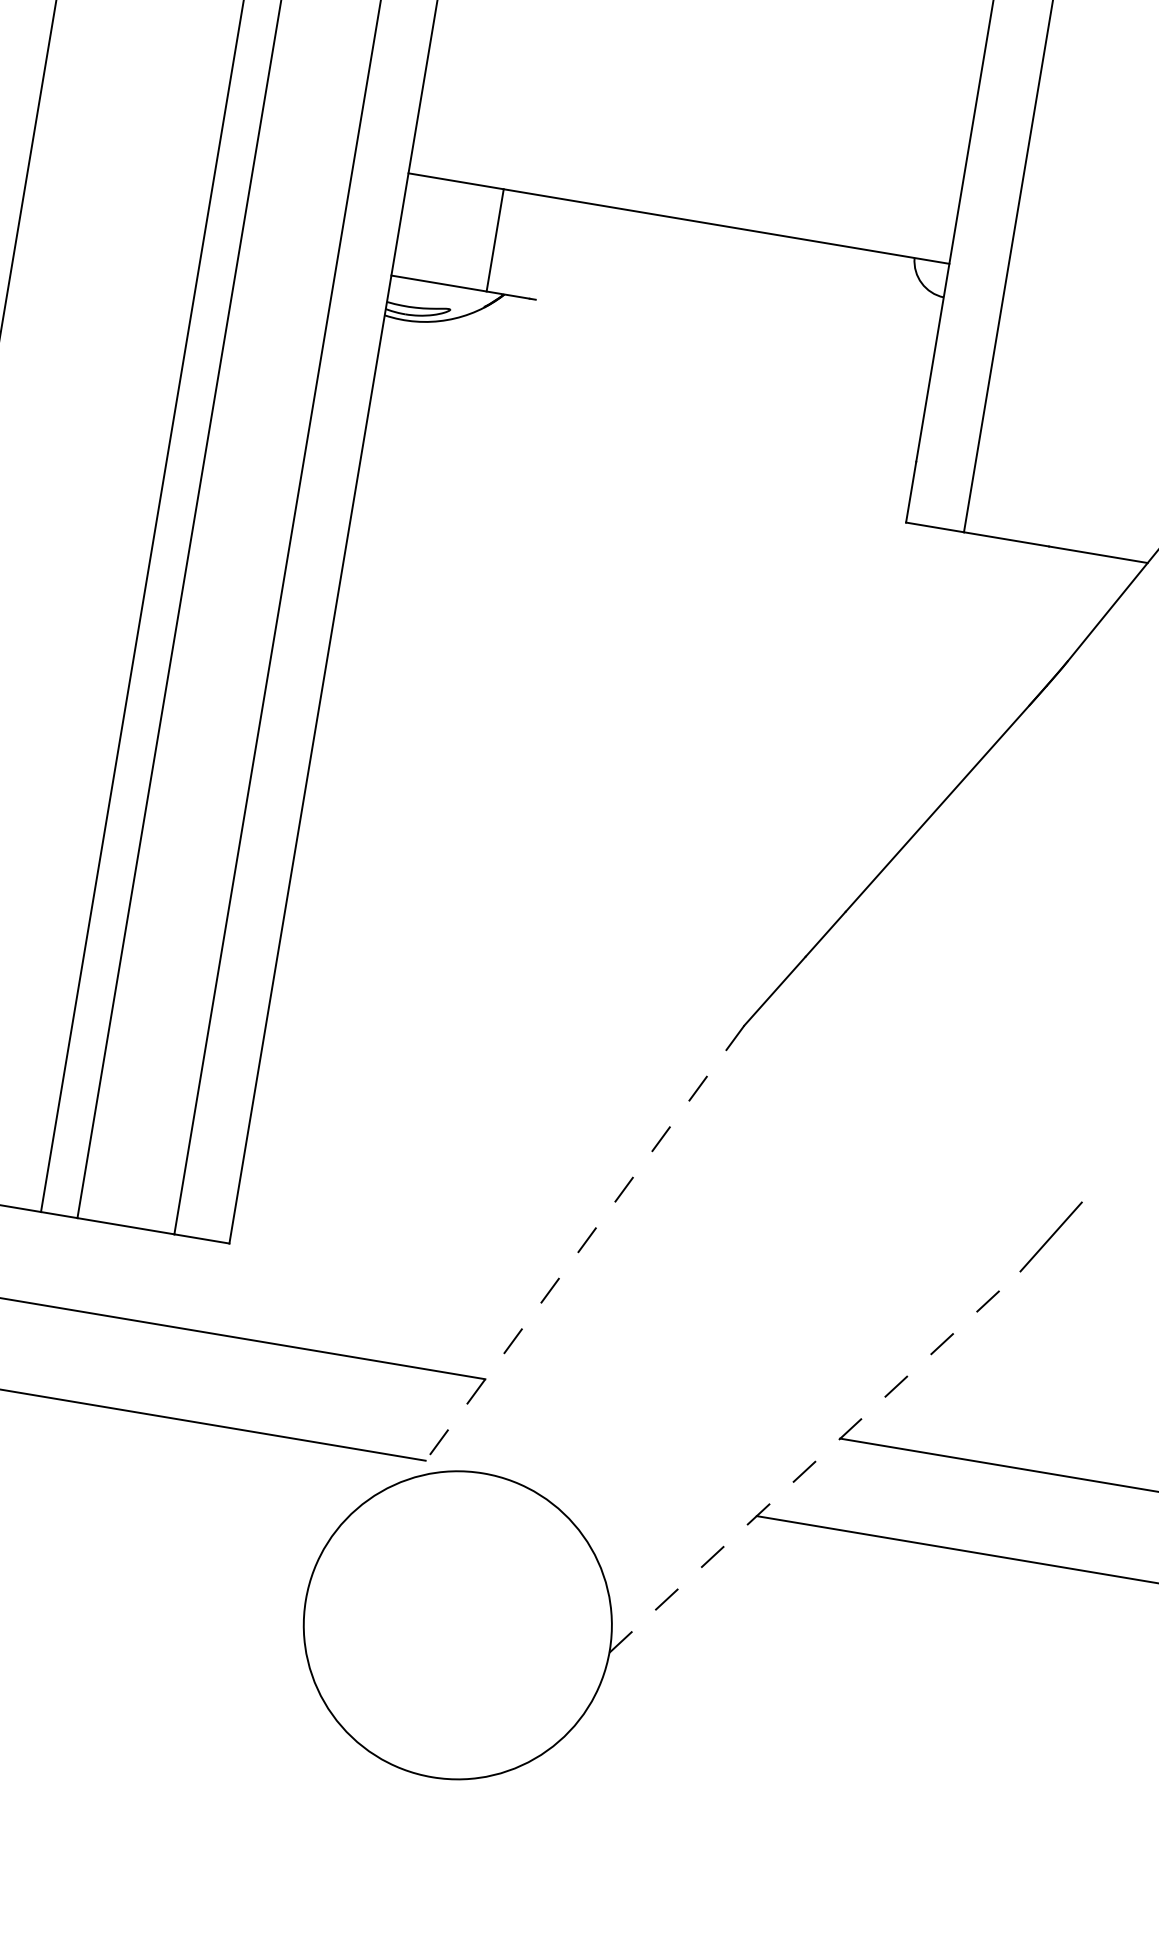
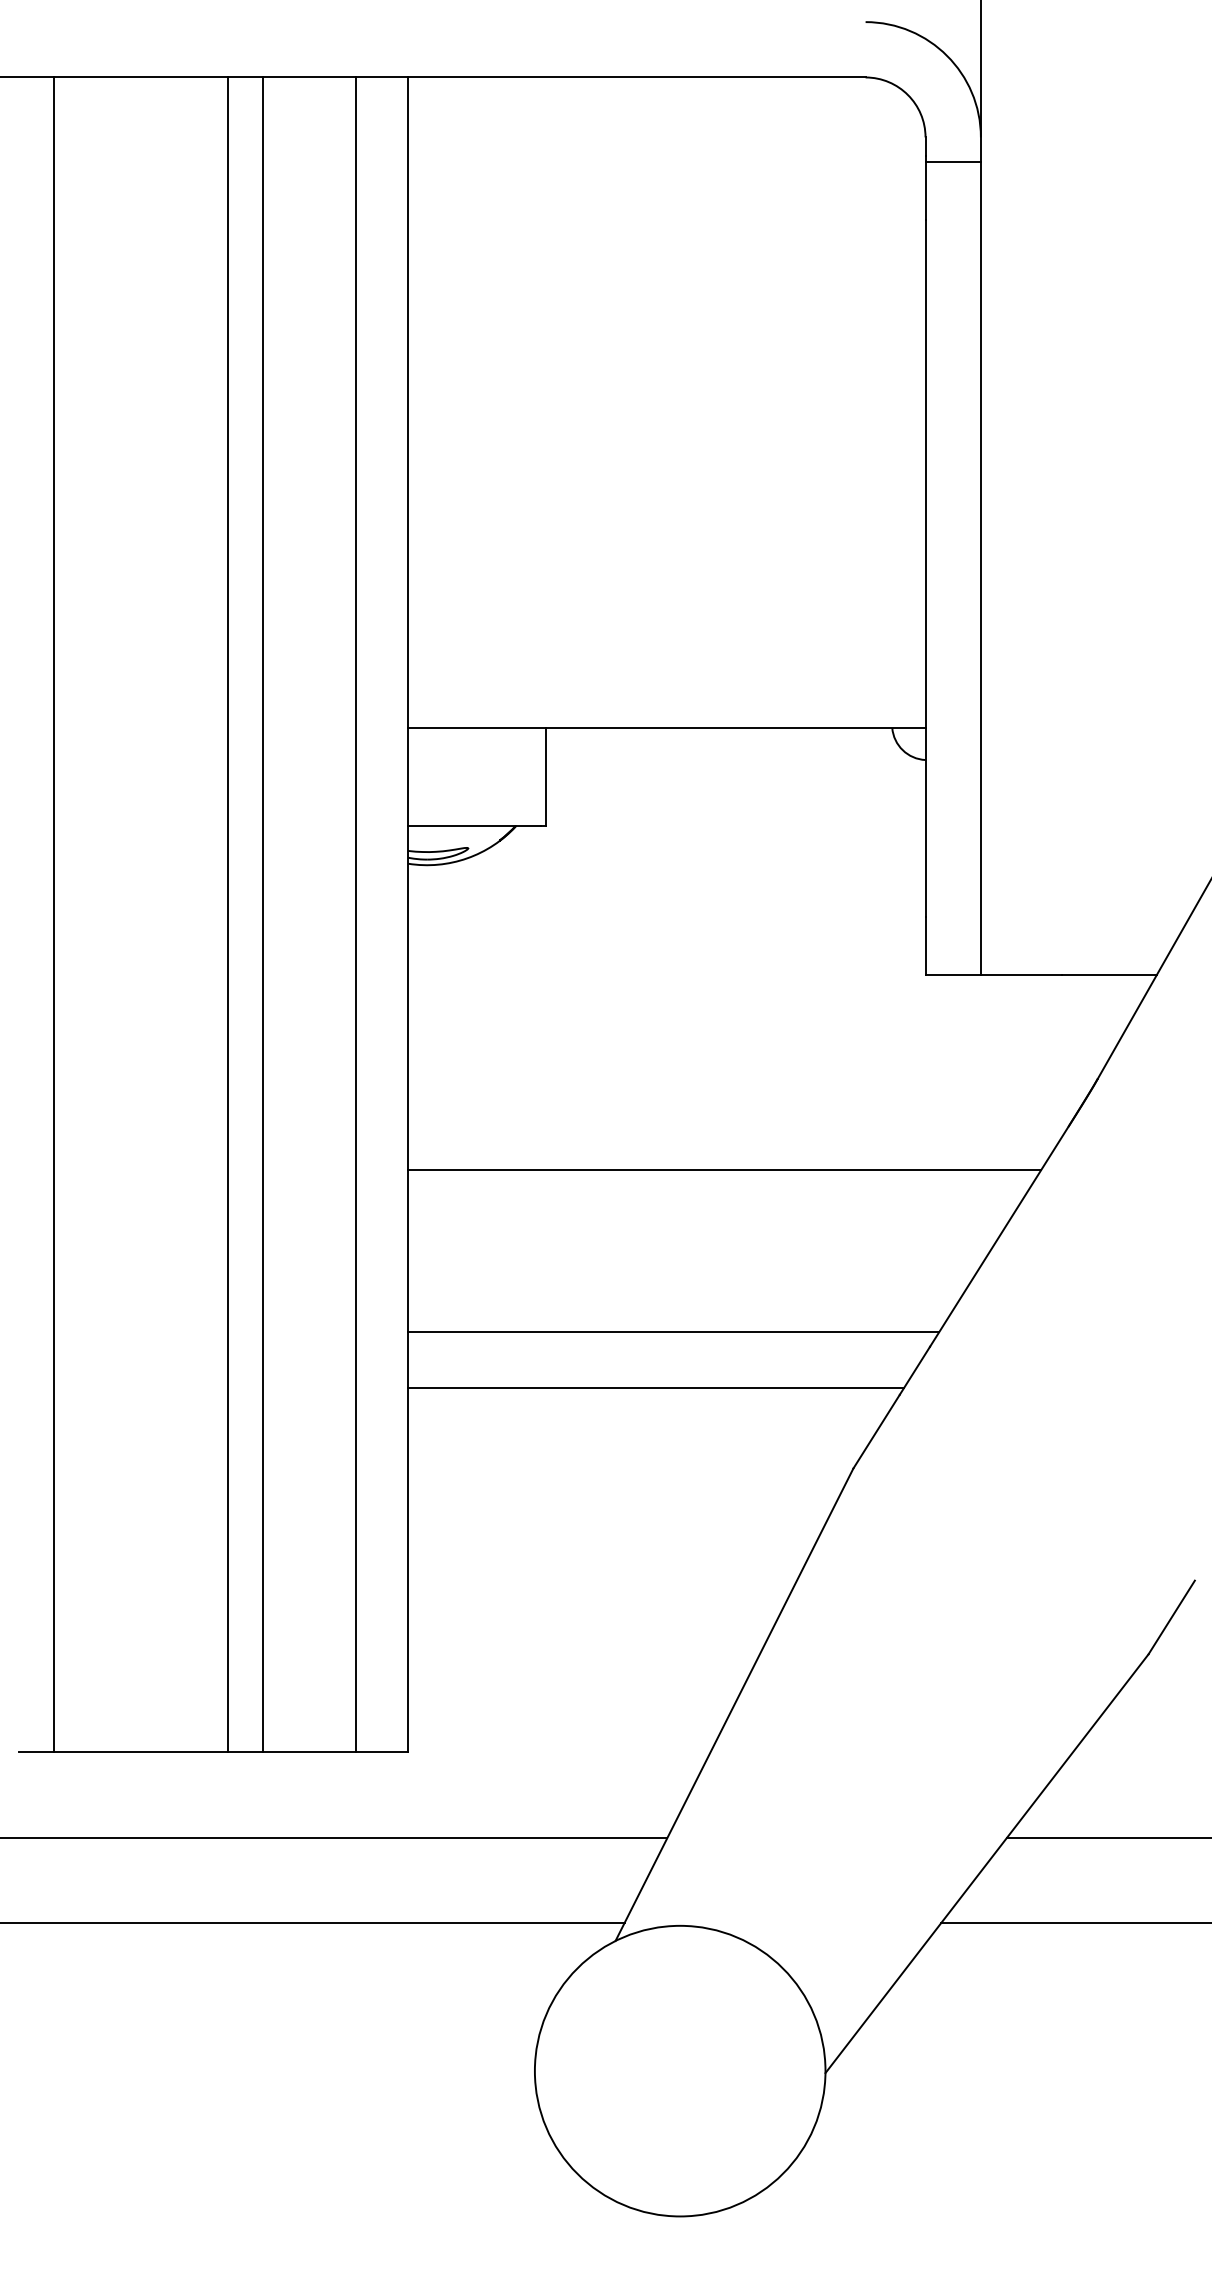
line: (495, 240) -> (546, 776), moved
line: (661, 690) -> (724, 1169), added
line: (580, 851) -> (673, 1332), added
line: (552, 906) -> (656, 1387), added
line: (578, 1252) -> (734, 1705), dashed -> solid
line: (815, 1461) -> (987, 1863), dashed -> solid

